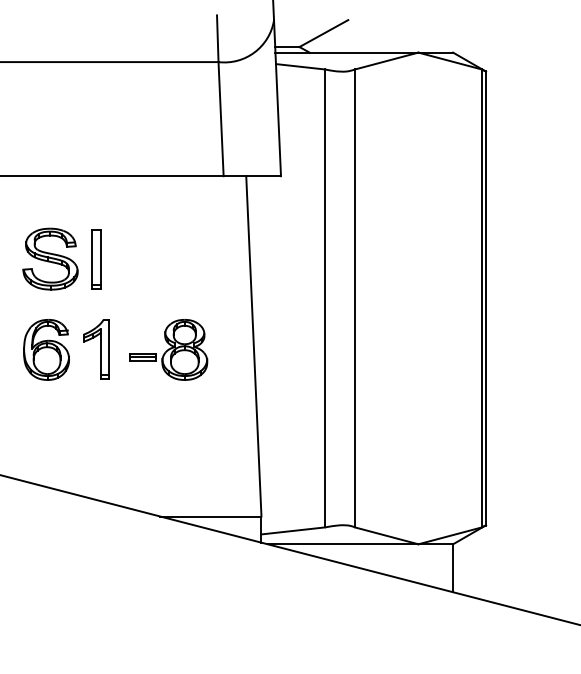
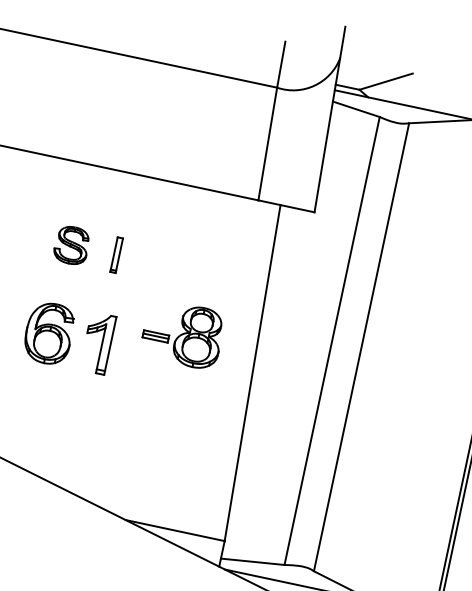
part: (50, 258) -> (71, 244), size x0.6
part: (96, 259) -> (116, 255), size x0.6
part: (168, 349) -> (182, 333), moved

